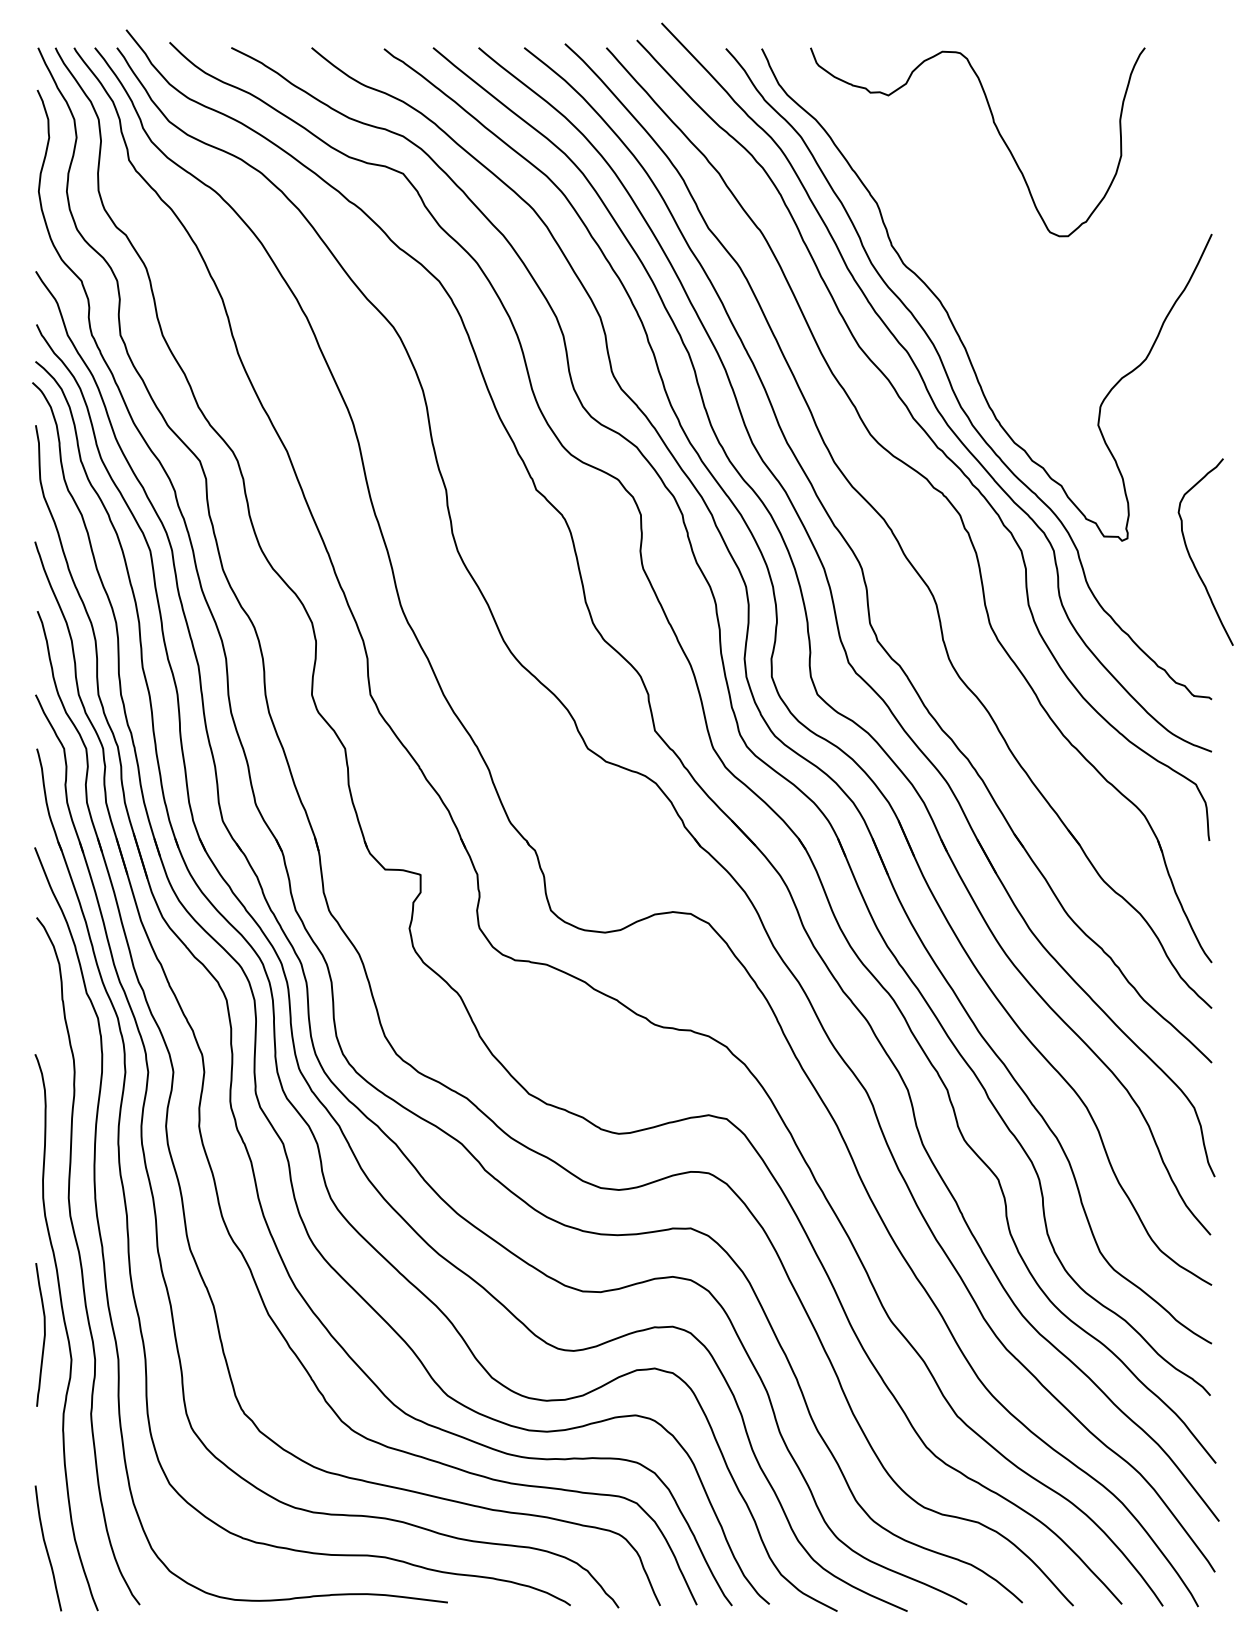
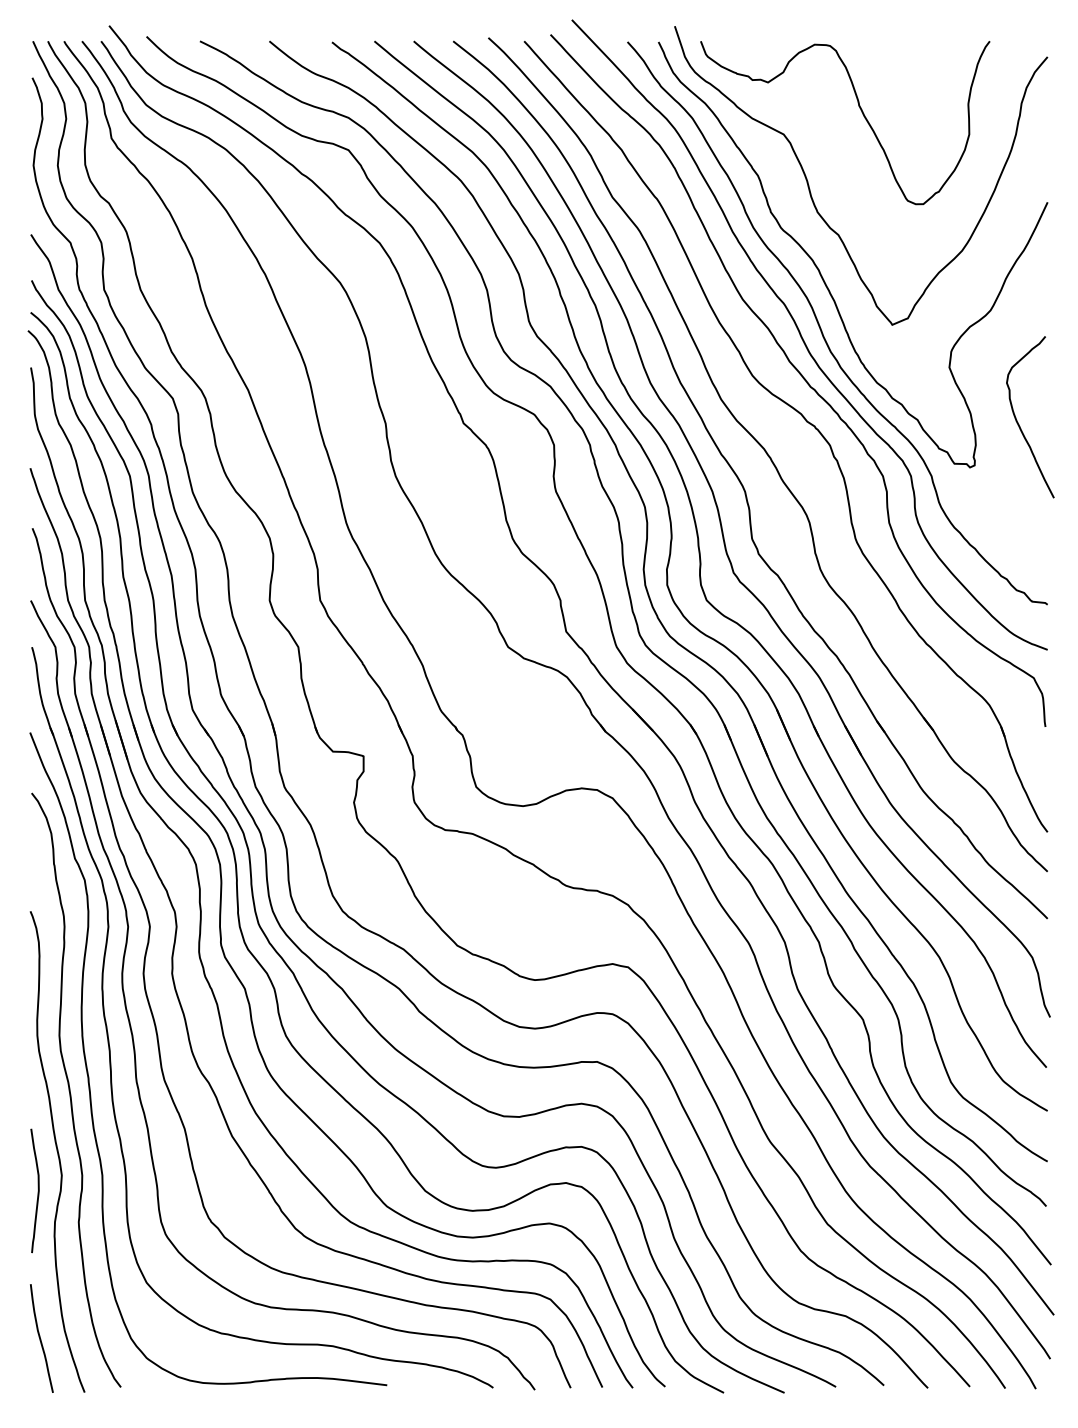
curve: (937, 219) -> (810, 189), added
curve: (1192, 558) -> (1018, 422), moved
curve: (43, 1333) -> (37, 1189), moved

